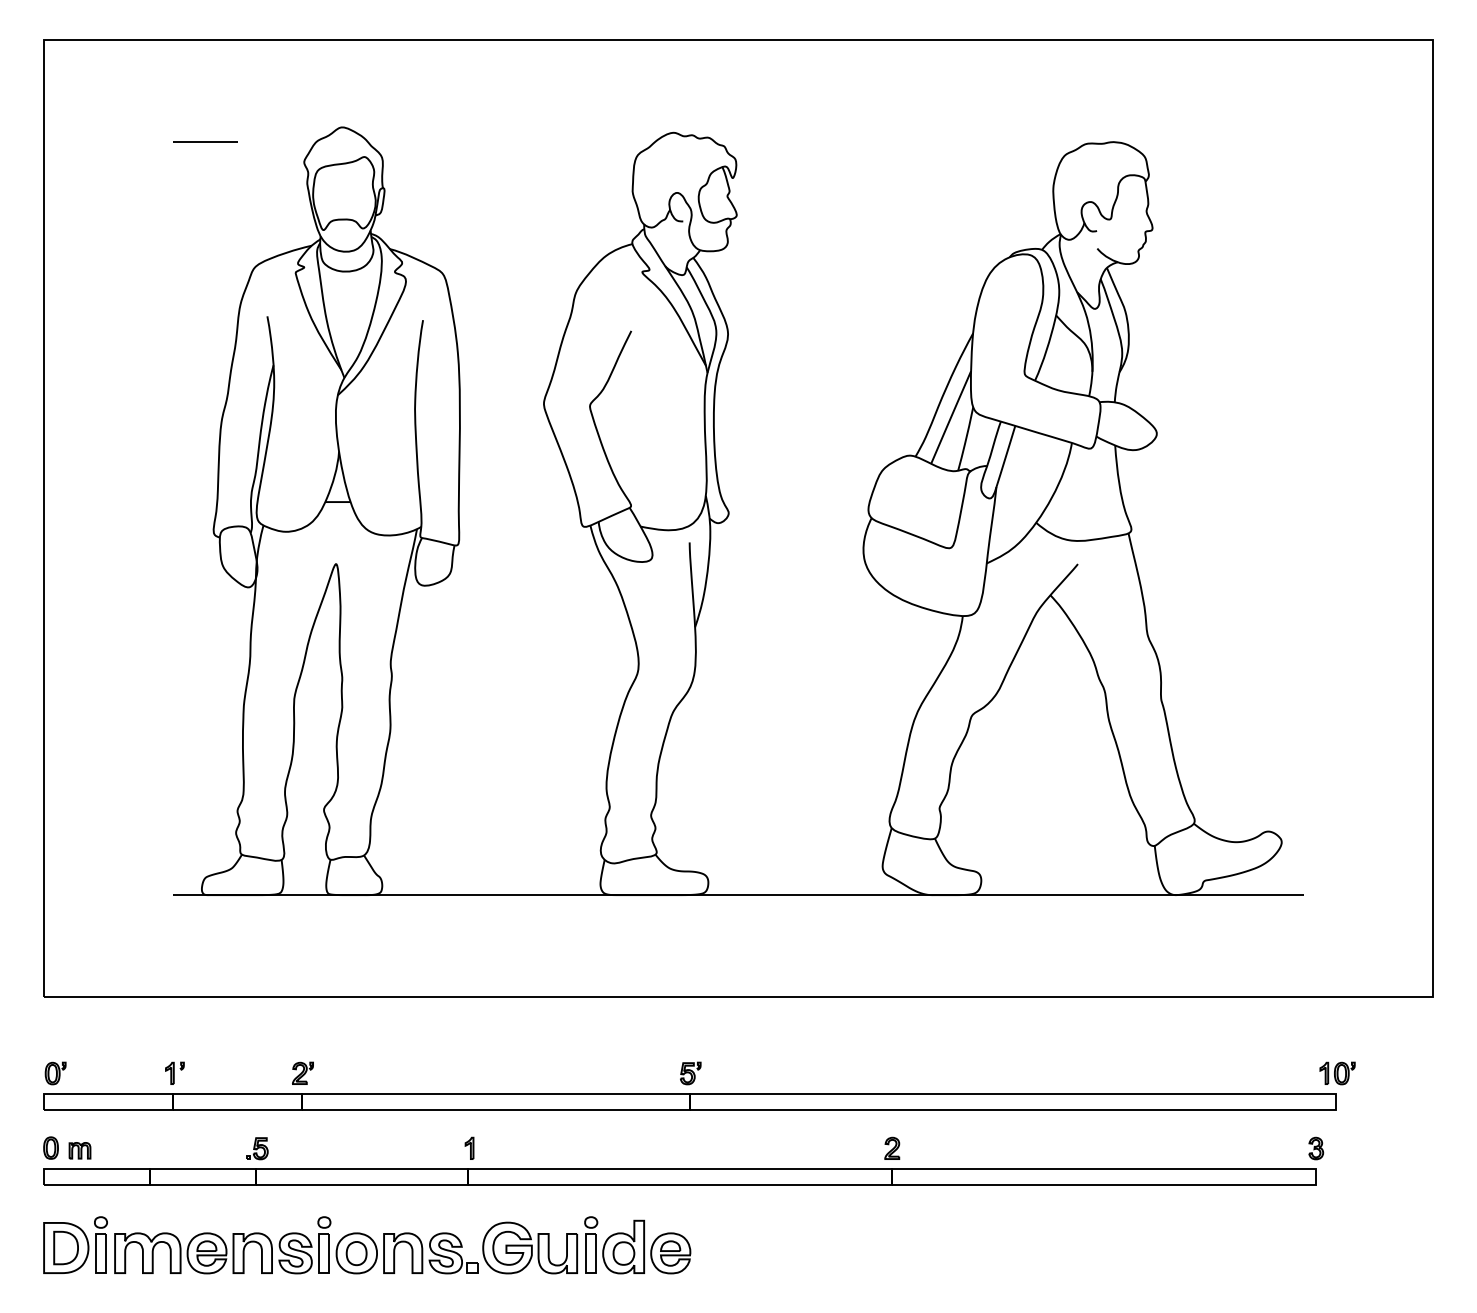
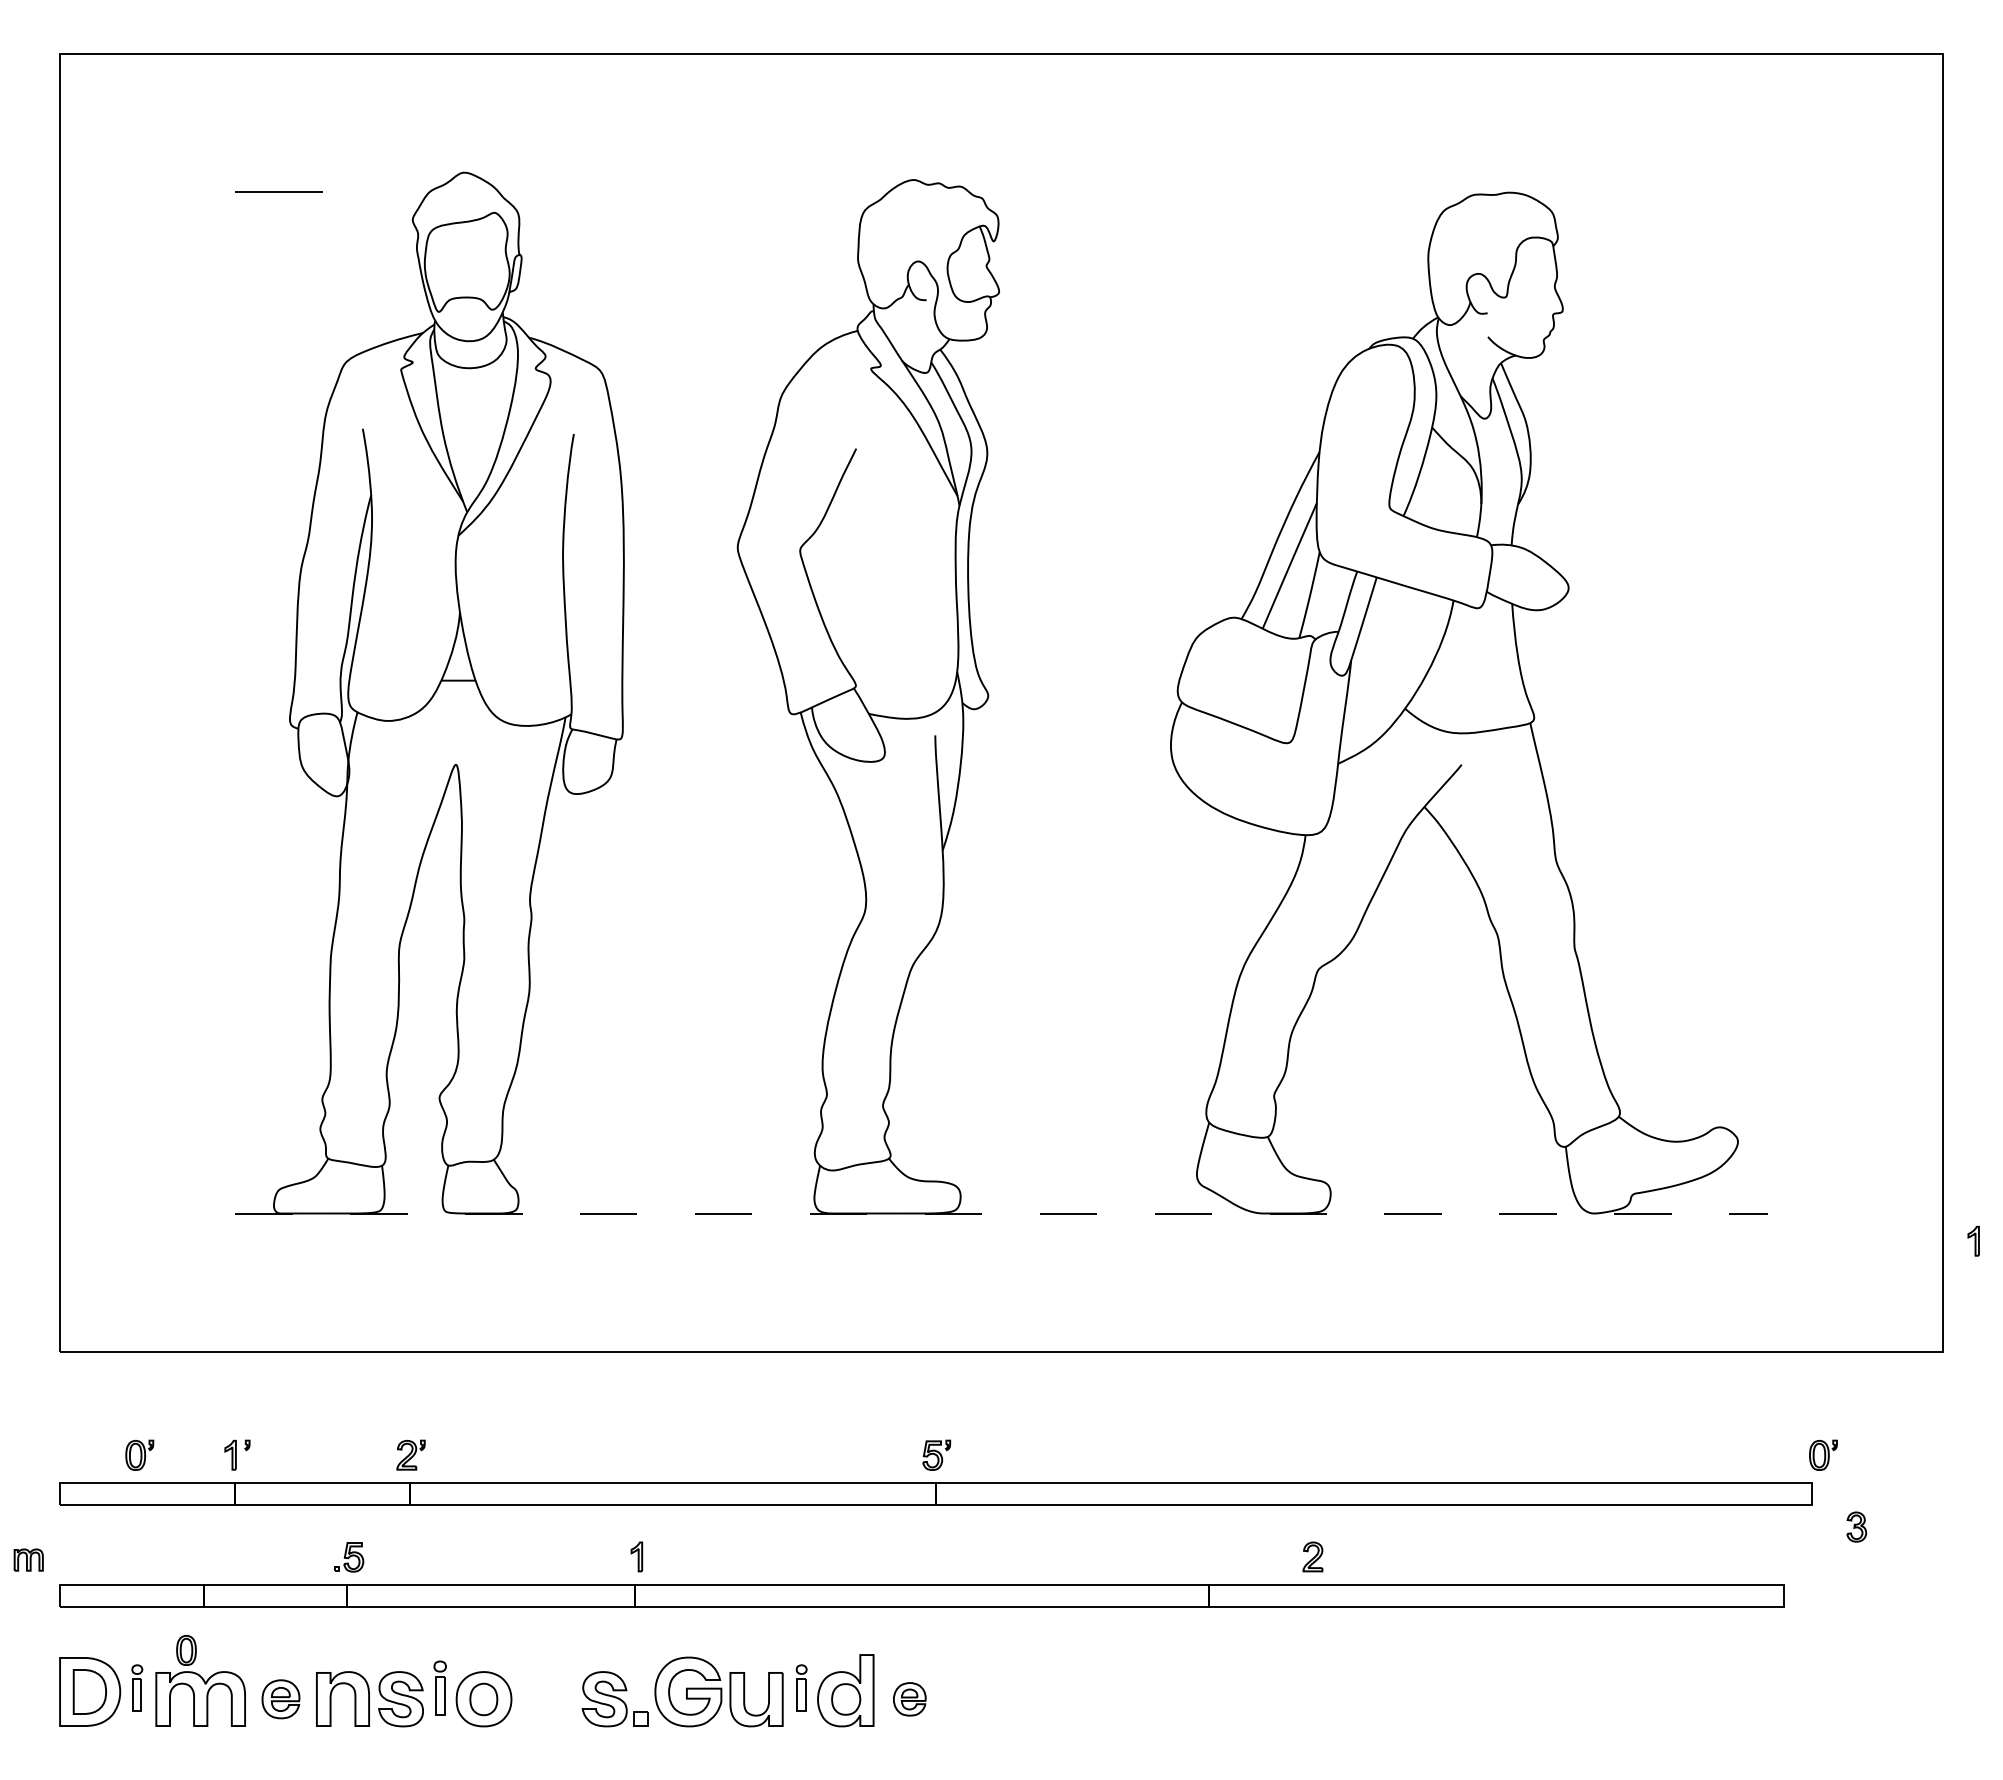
line: (738, 895) -> (1001, 1213), solid -> dashed
part: (55, 1072) -> (139, 1454), moved
part: (1324, 1072) -> (1973, 1240), moved
part: (51, 1148) -> (186, 1650), moved
part: (891, 1148) -> (1312, 1556), moved
part: (1316, 1148) -> (1856, 1526), moved
part: (79, 1150) -> (28, 1559), moved
part: (101, 1244) -> (137, 1687), size x0.6
part: (324, 1244) -> (440, 1687), size x0.7
part: (590, 1244) -> (801, 1687), size x0.6
part: (394, 1252) -> (535, 1698), removed
part: (206, 1253) -> (280, 1699), size x0.7
part: (670, 1253) -> (909, 1699), size x0.6

